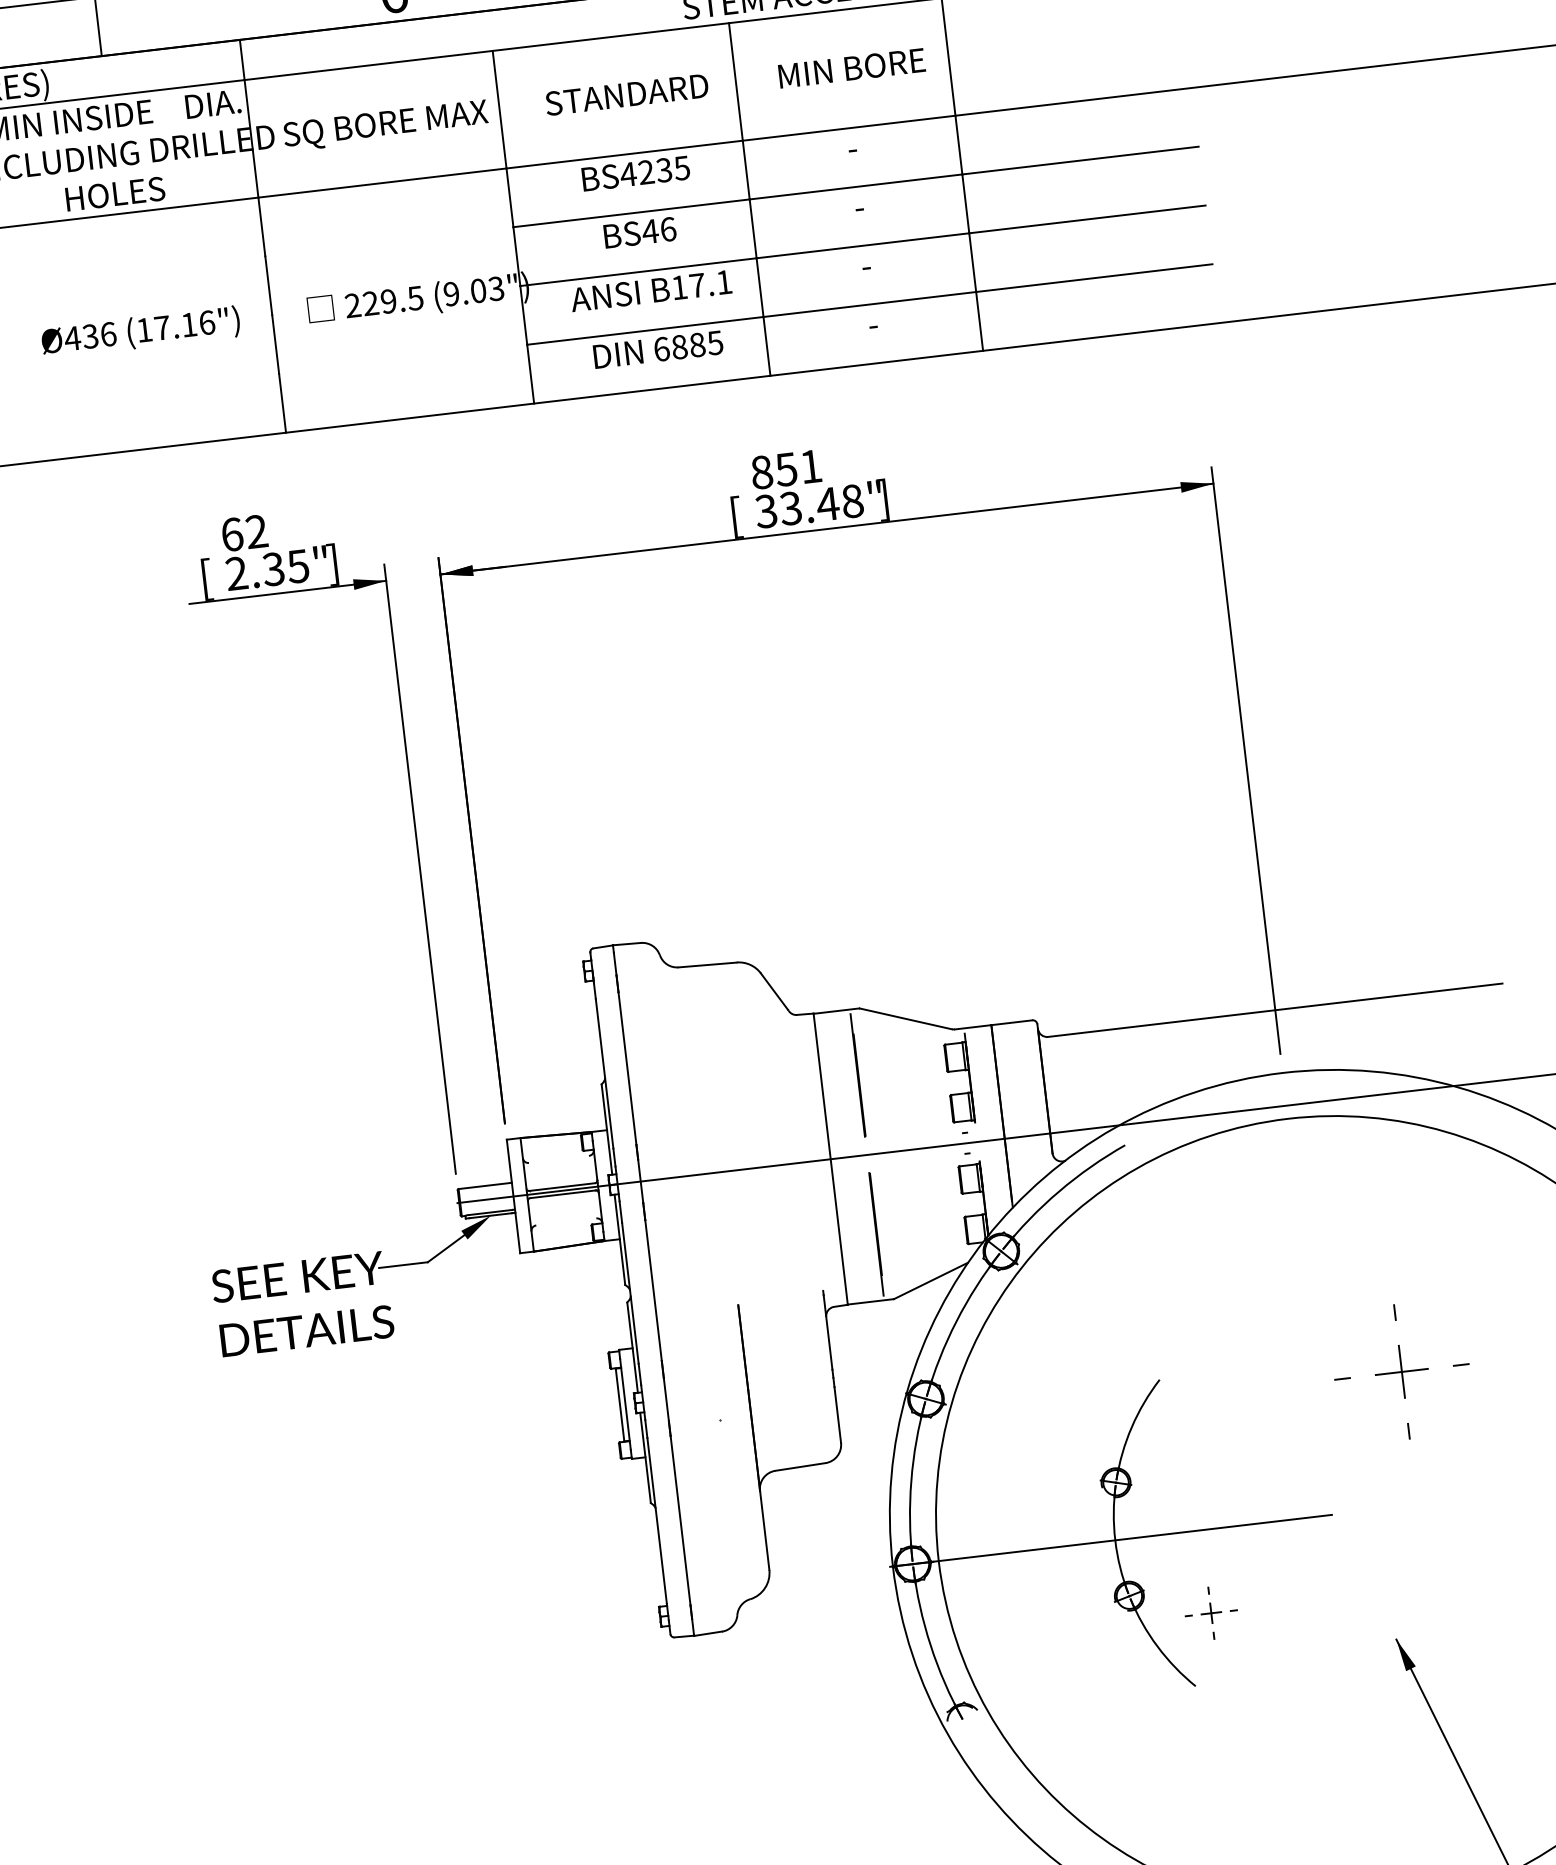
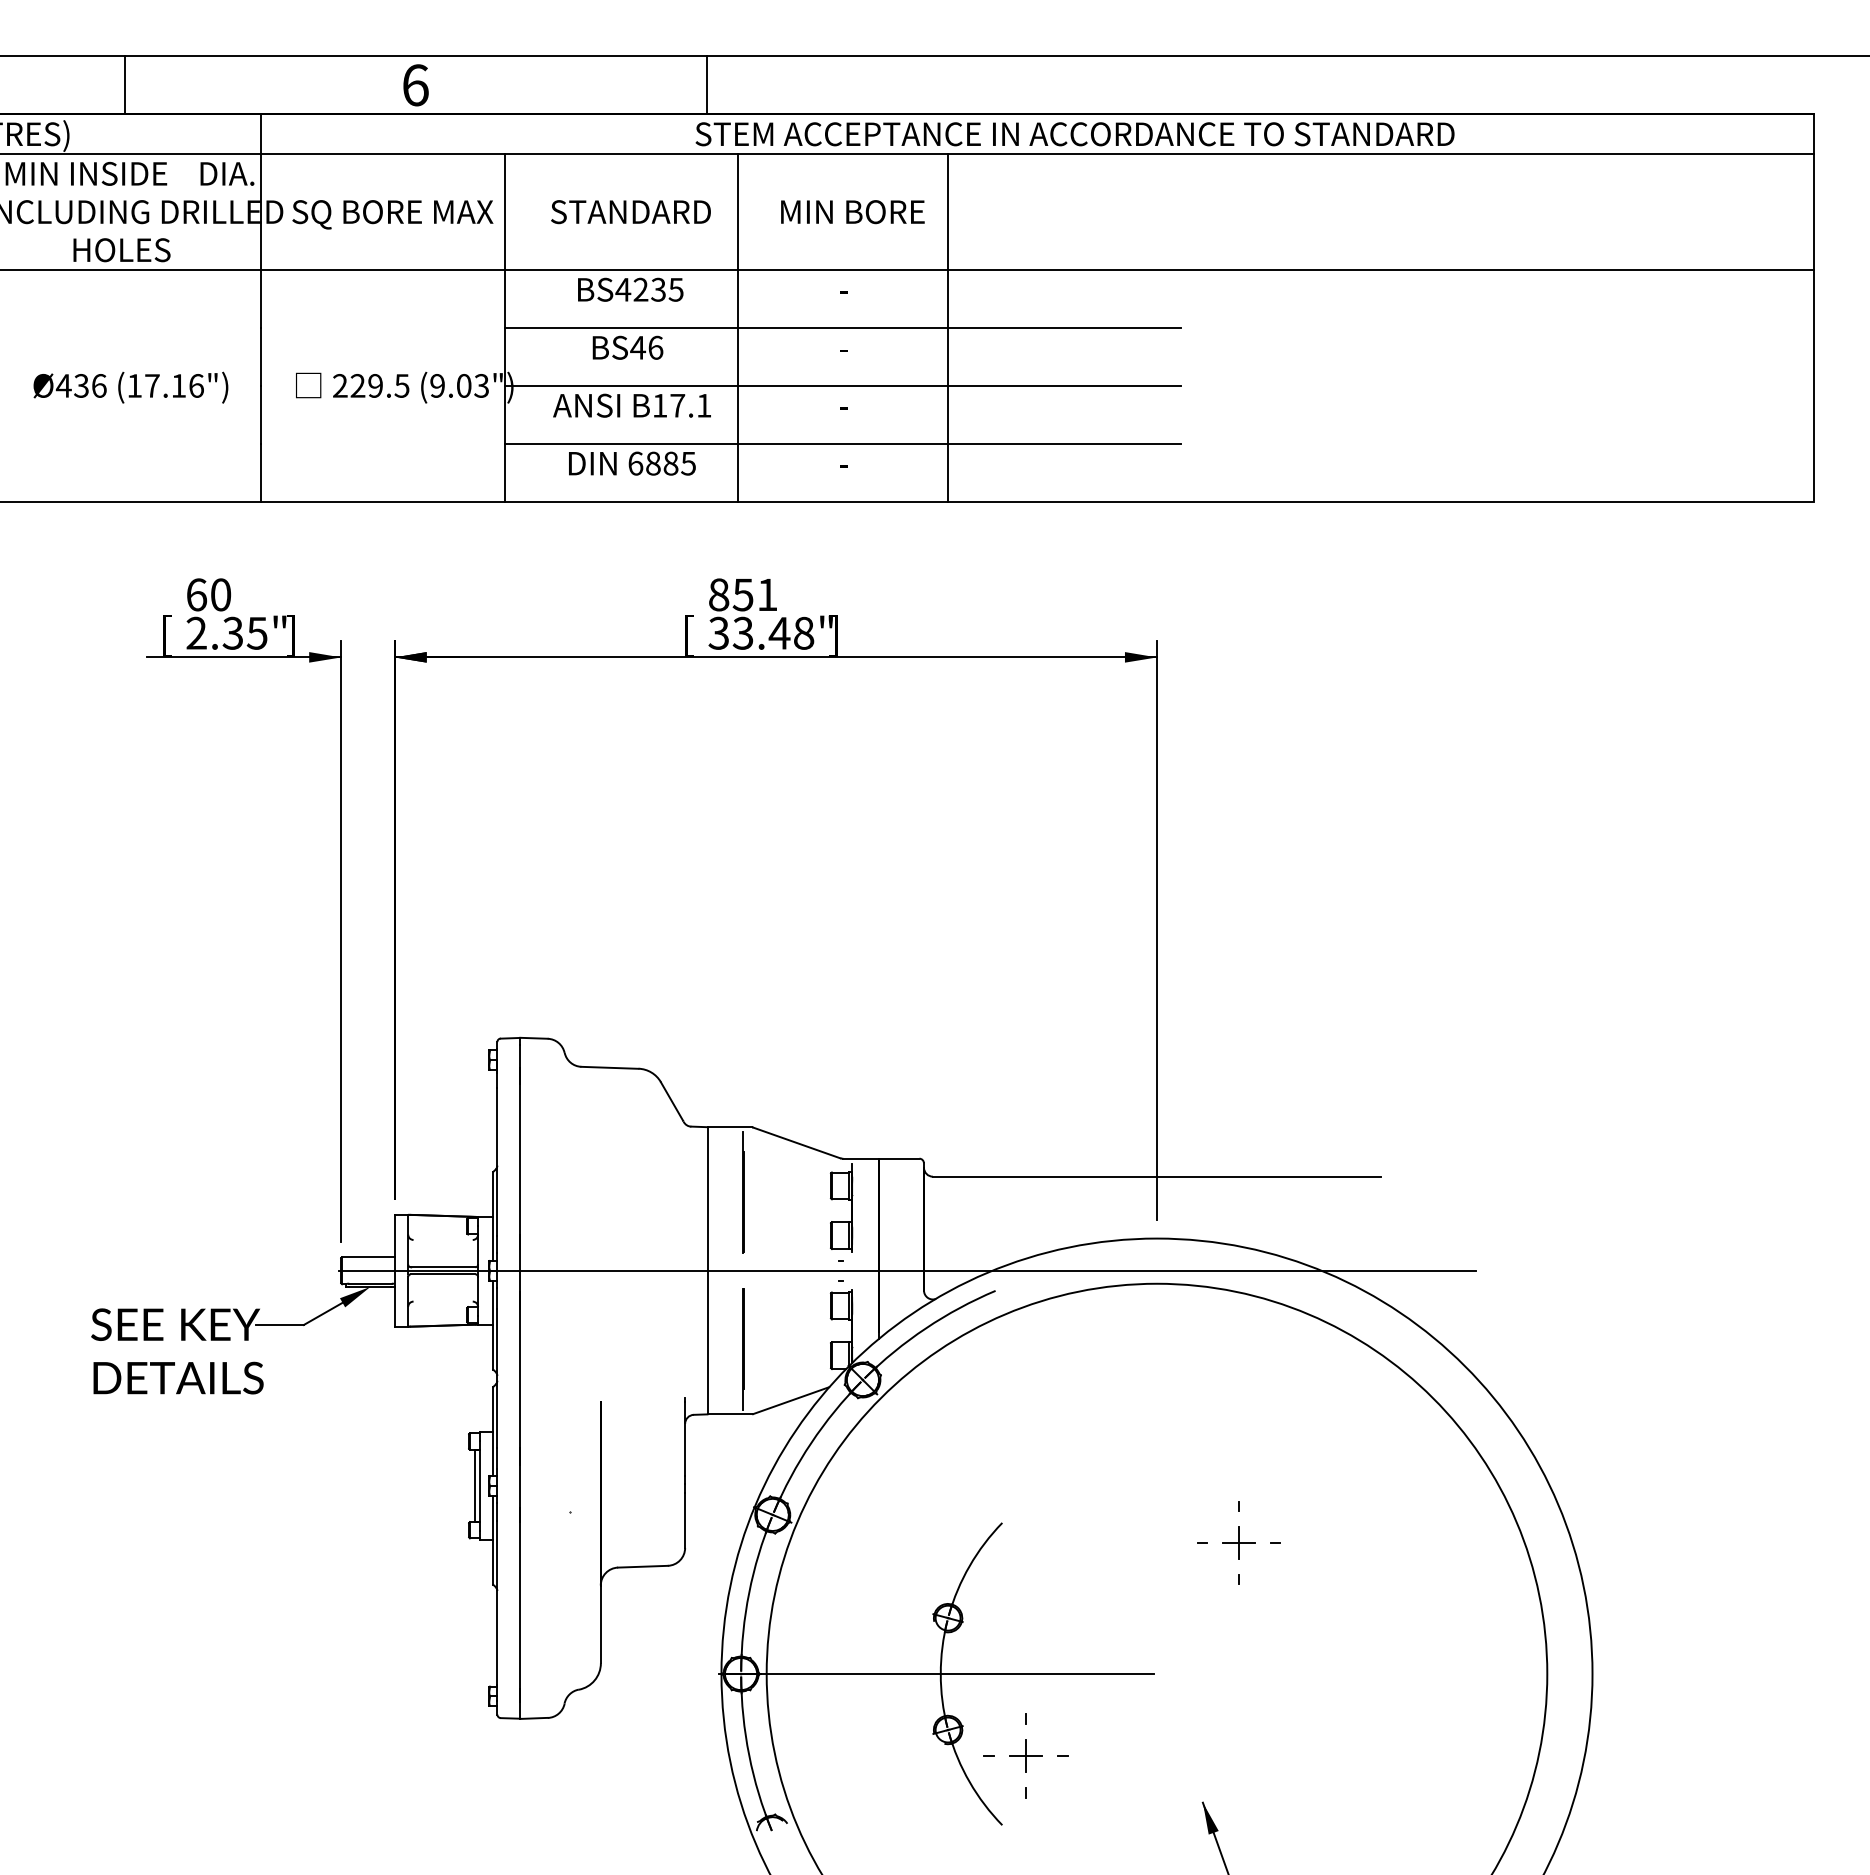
text: (257, 531) -> (221, 594), 62 -> 60
part: (1401, 1371) -> (1238, 1542), size x0.62
part: (1210, 1612) -> (1025, 1755), size x1.67

